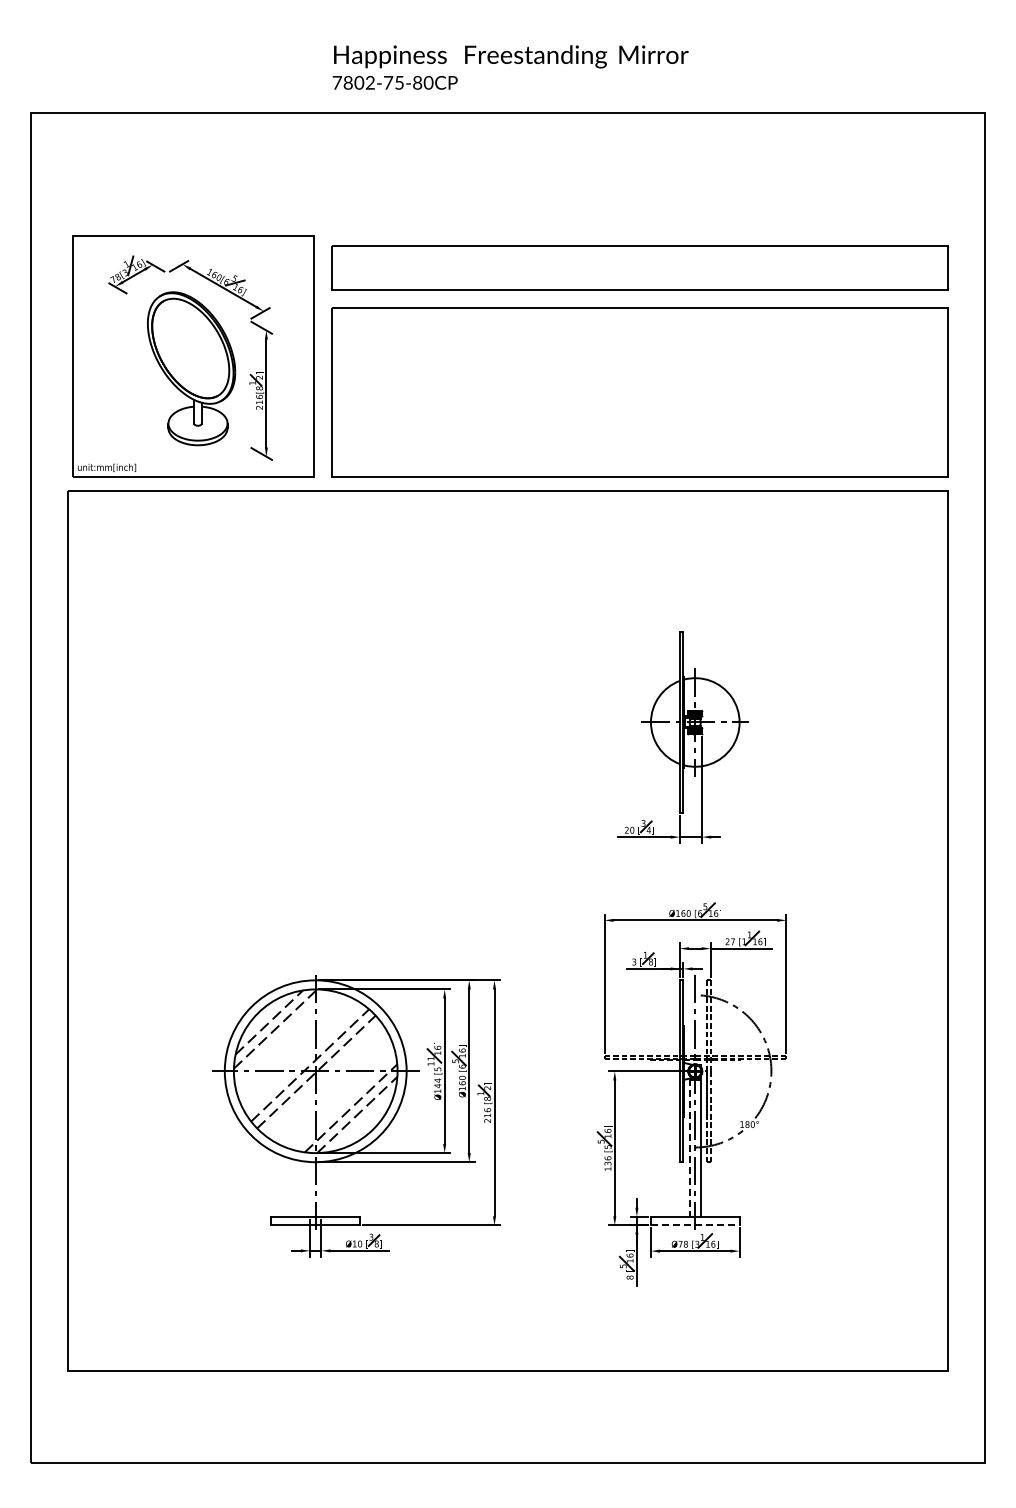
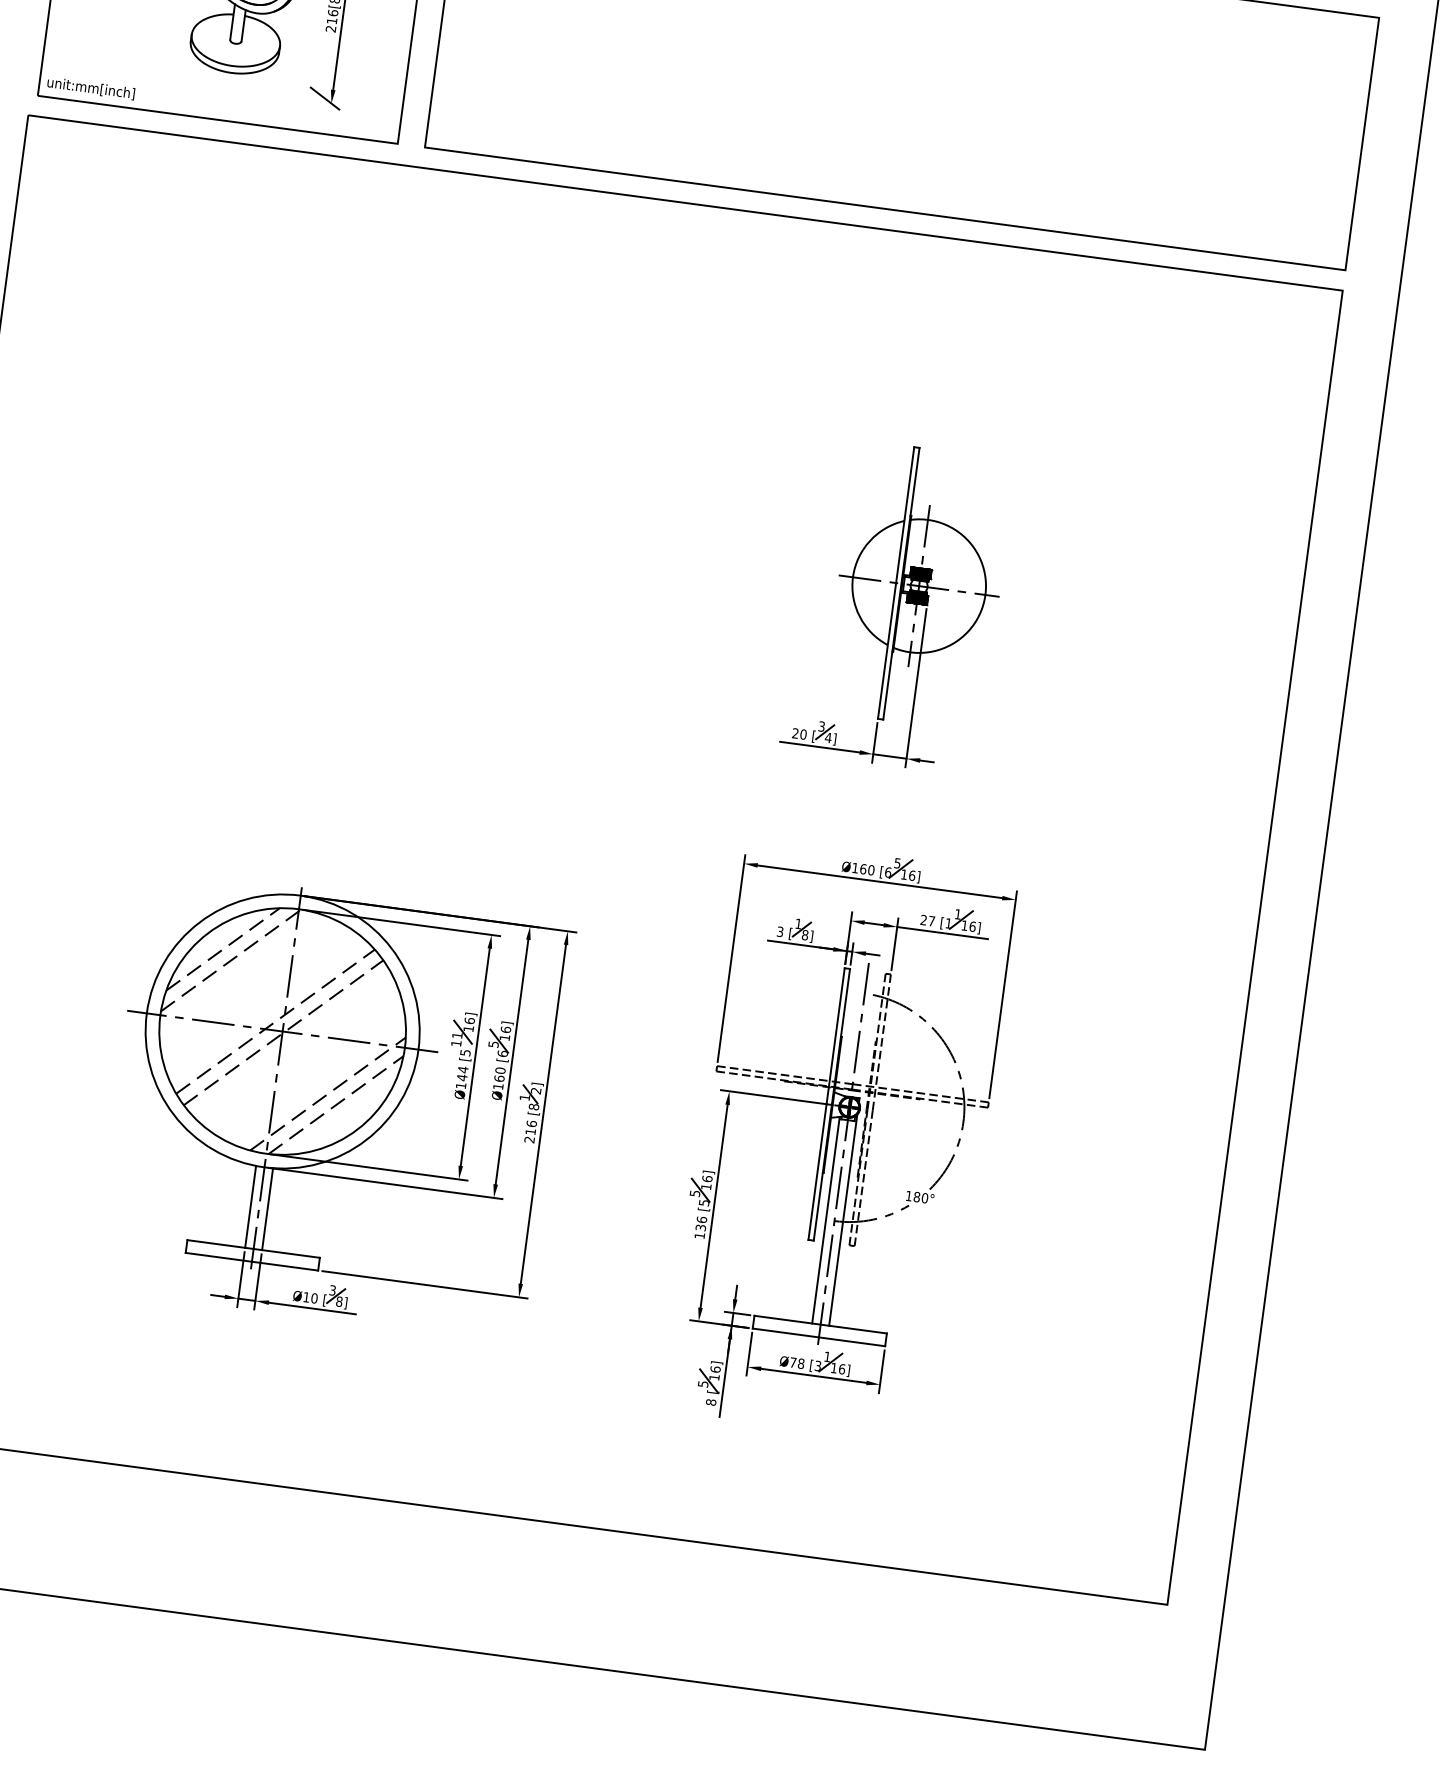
line: (689, 1148) -> (825, 1221), dashed -> solid
line: (310, 1189) -> (251, 1207), added
line: (321, 1189) -> (267, 1209), added
line: (695, 1225) -> (819, 1337), dashed -> solid

